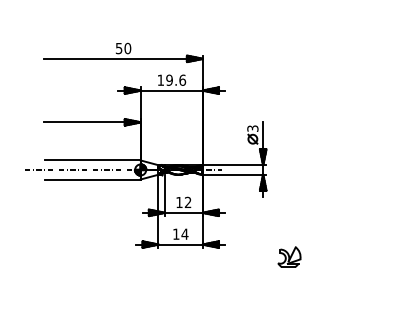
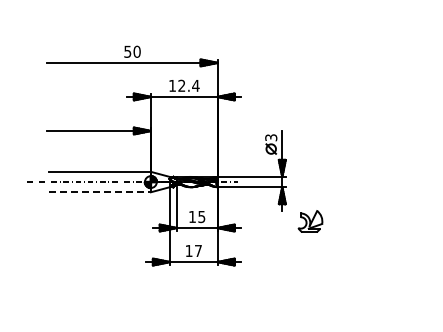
text: (175, 79) -> (188, 85), 19.6 -> 12.4
line: (93, 179) -> (100, 192), solid -> dashed
text: (187, 202) -> (201, 216), 12 -> 15
text: (185, 233) -> (198, 250), 14 -> 17
part: (289, 257) -> (310, 221), moved

